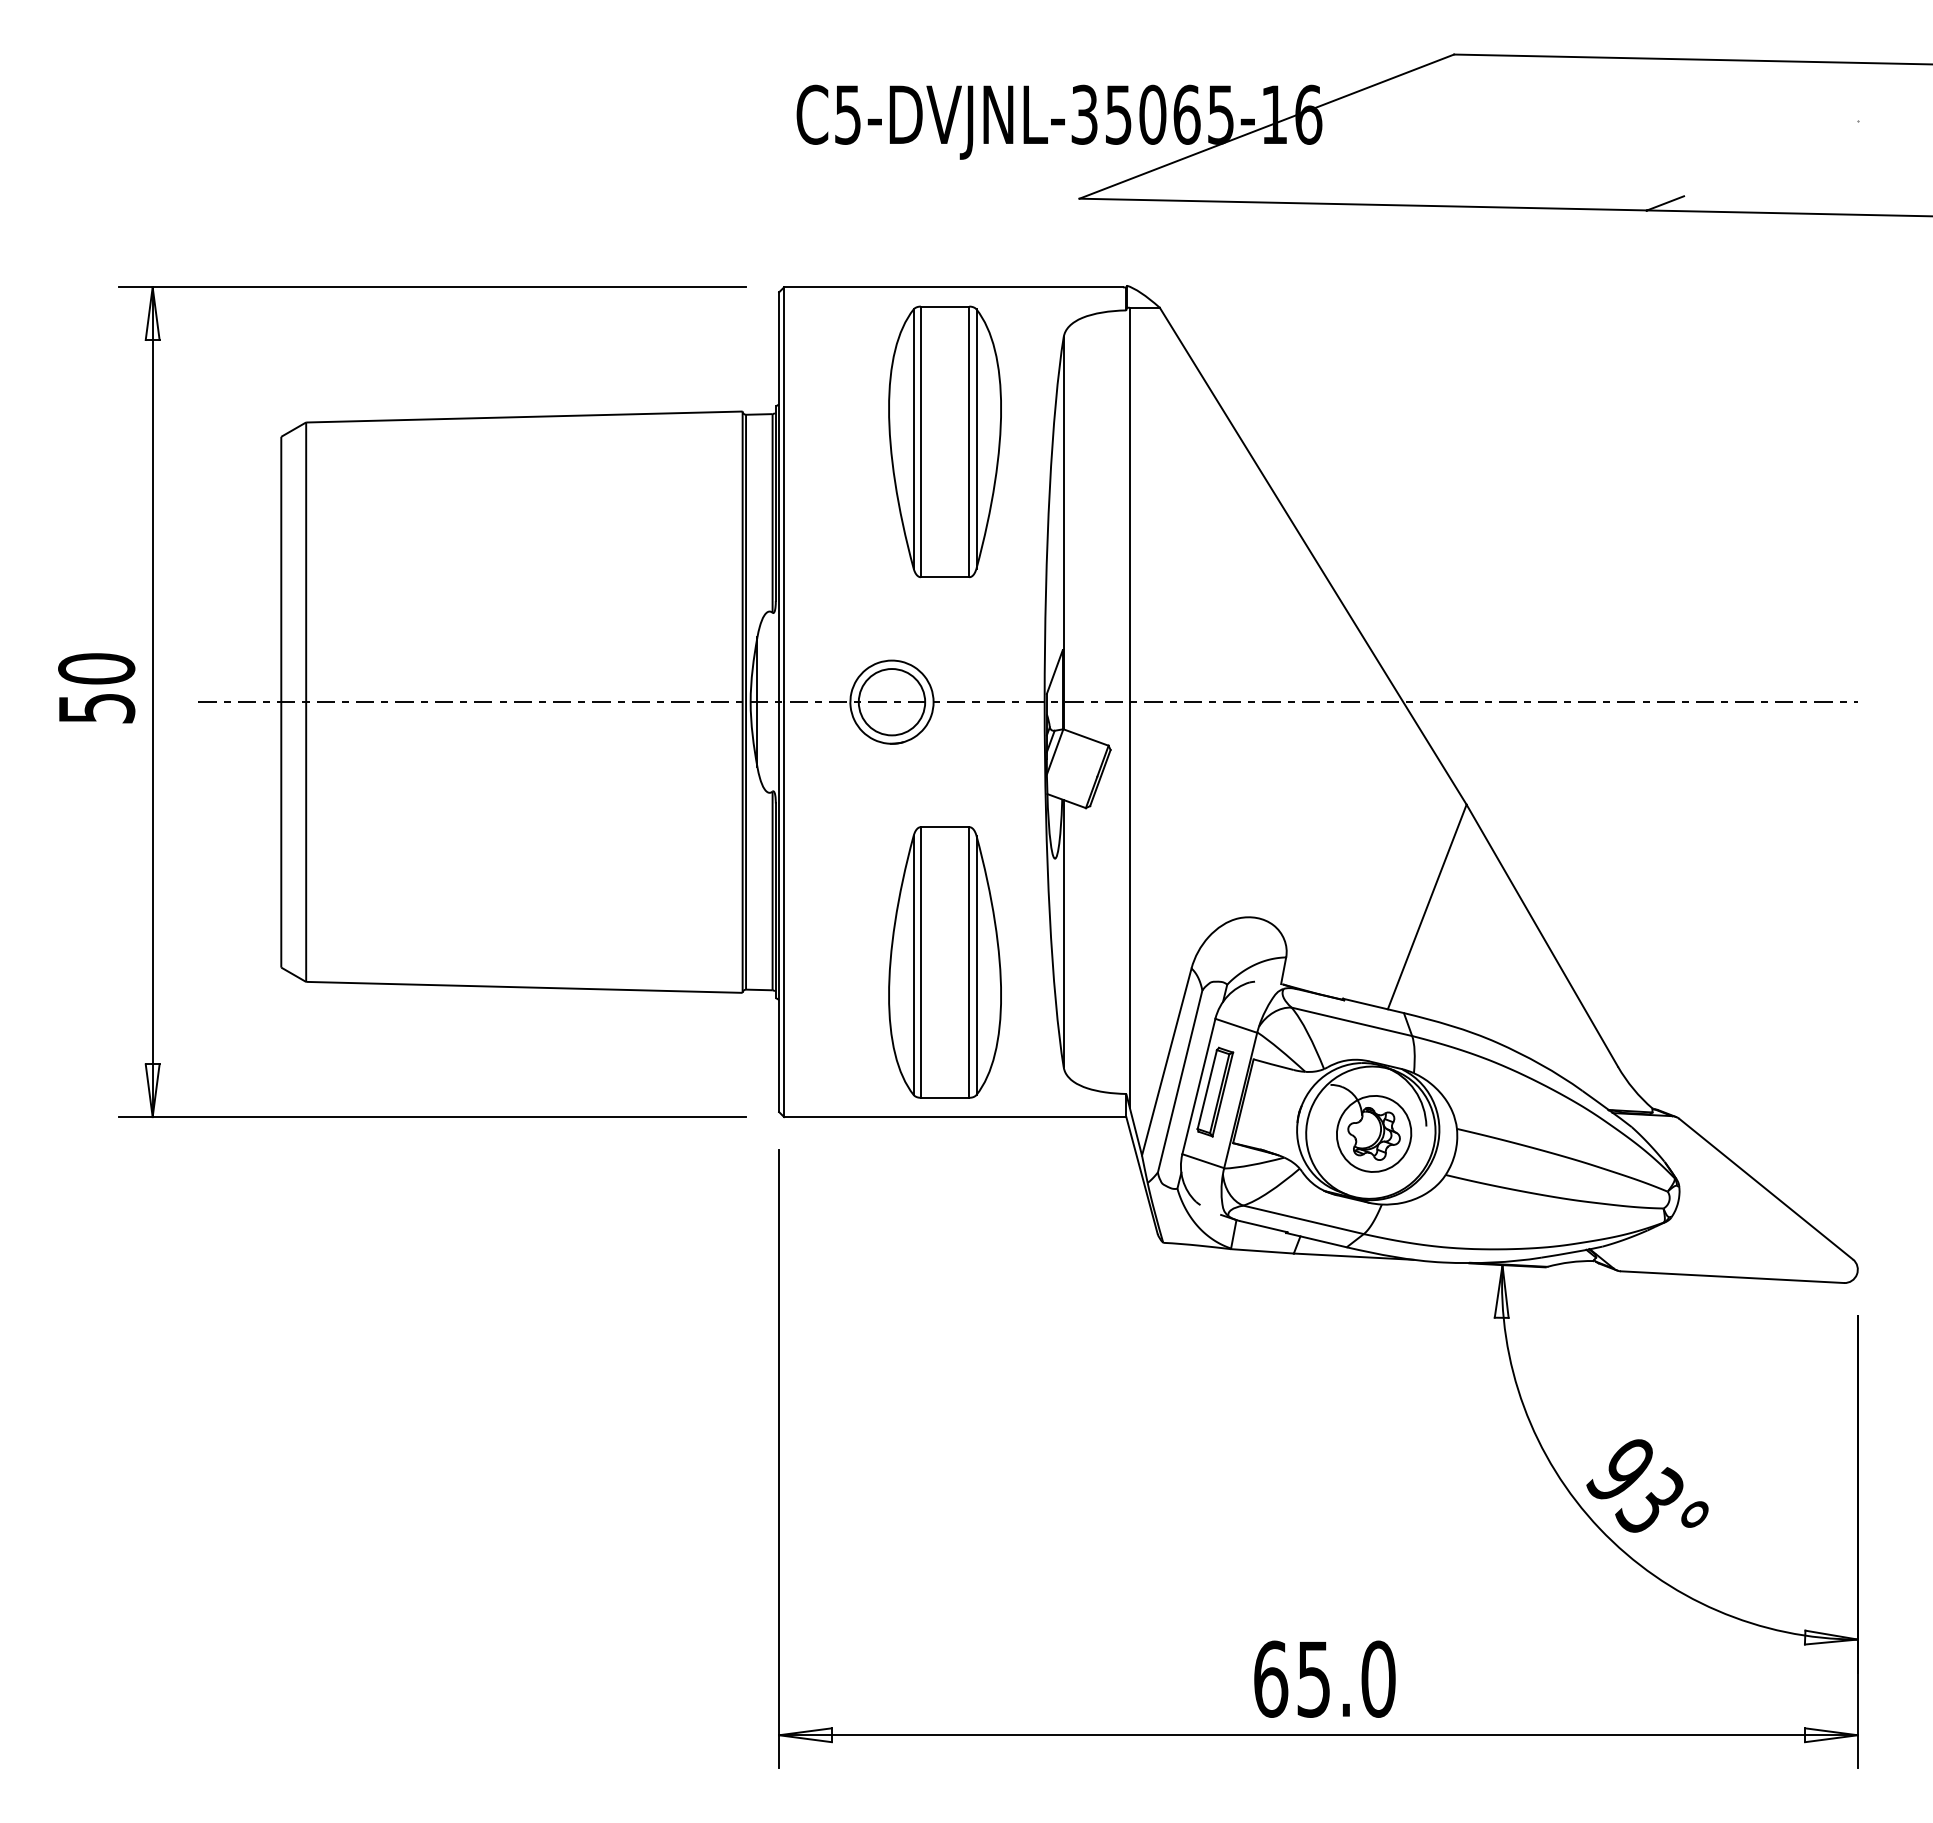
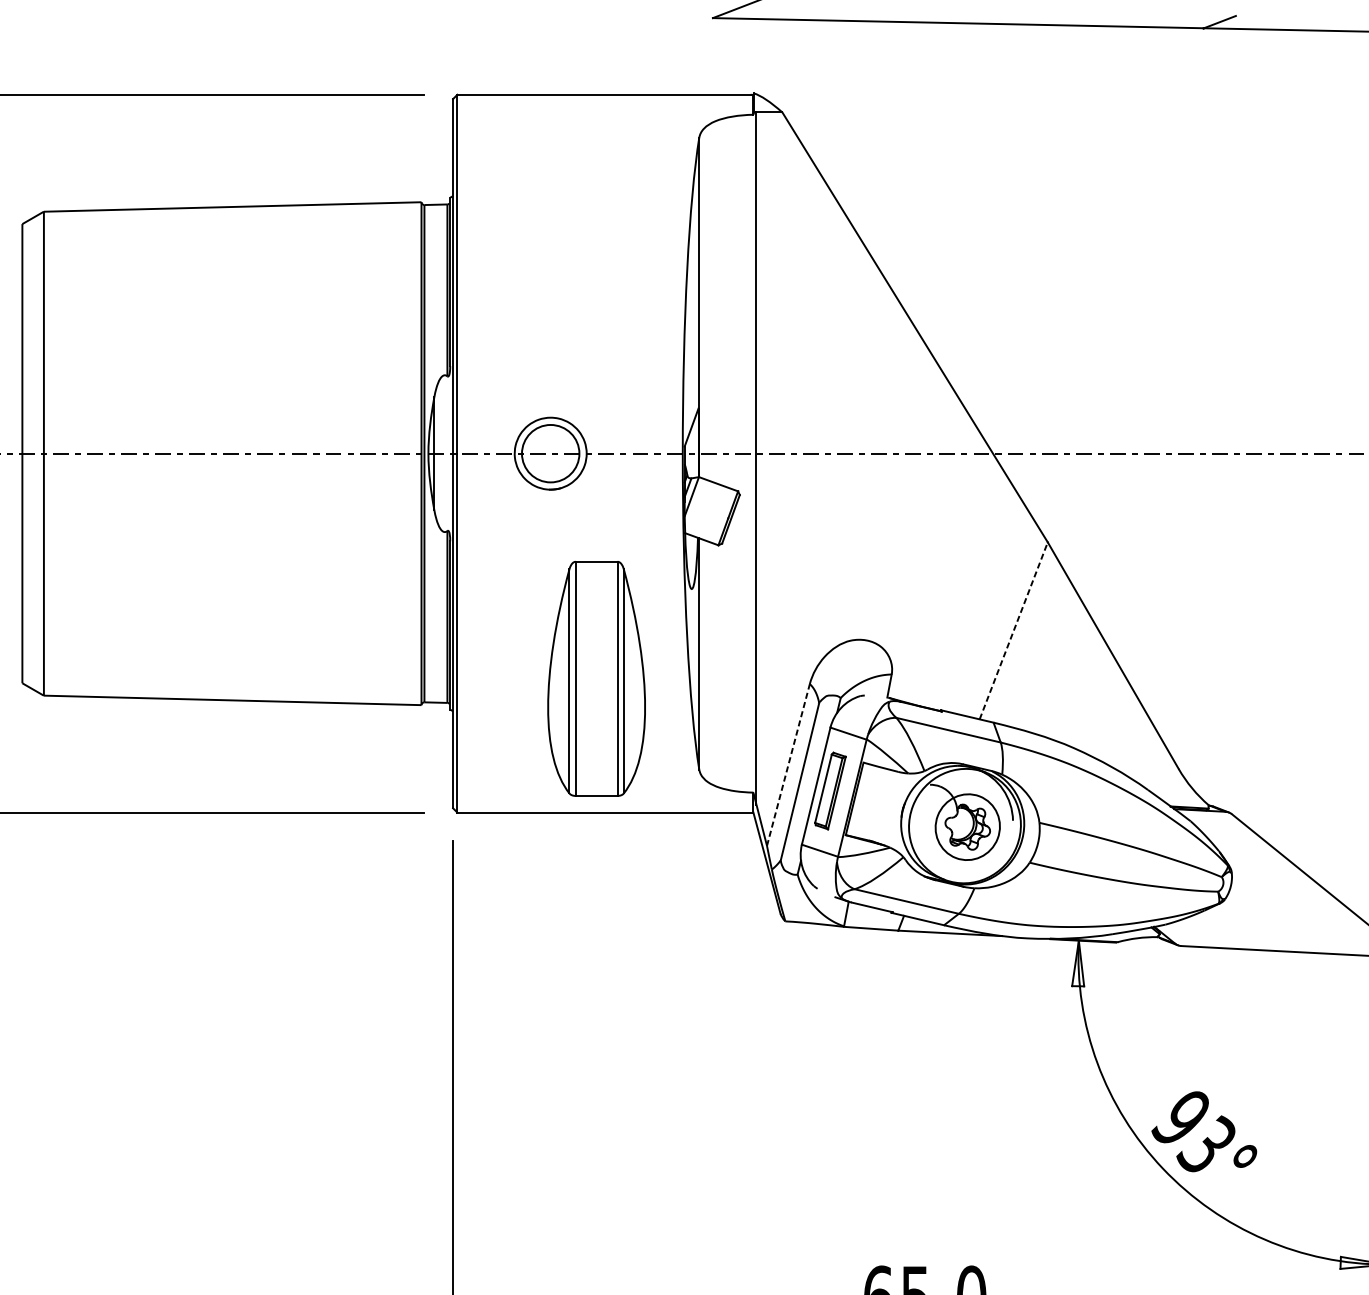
part: (944, 441) -> (596, 228), removed
line: (1427, 907) -> (1013, 631), solid -> dashed
line: (1166, 1062) -> (788, 765), solid -> dashed

